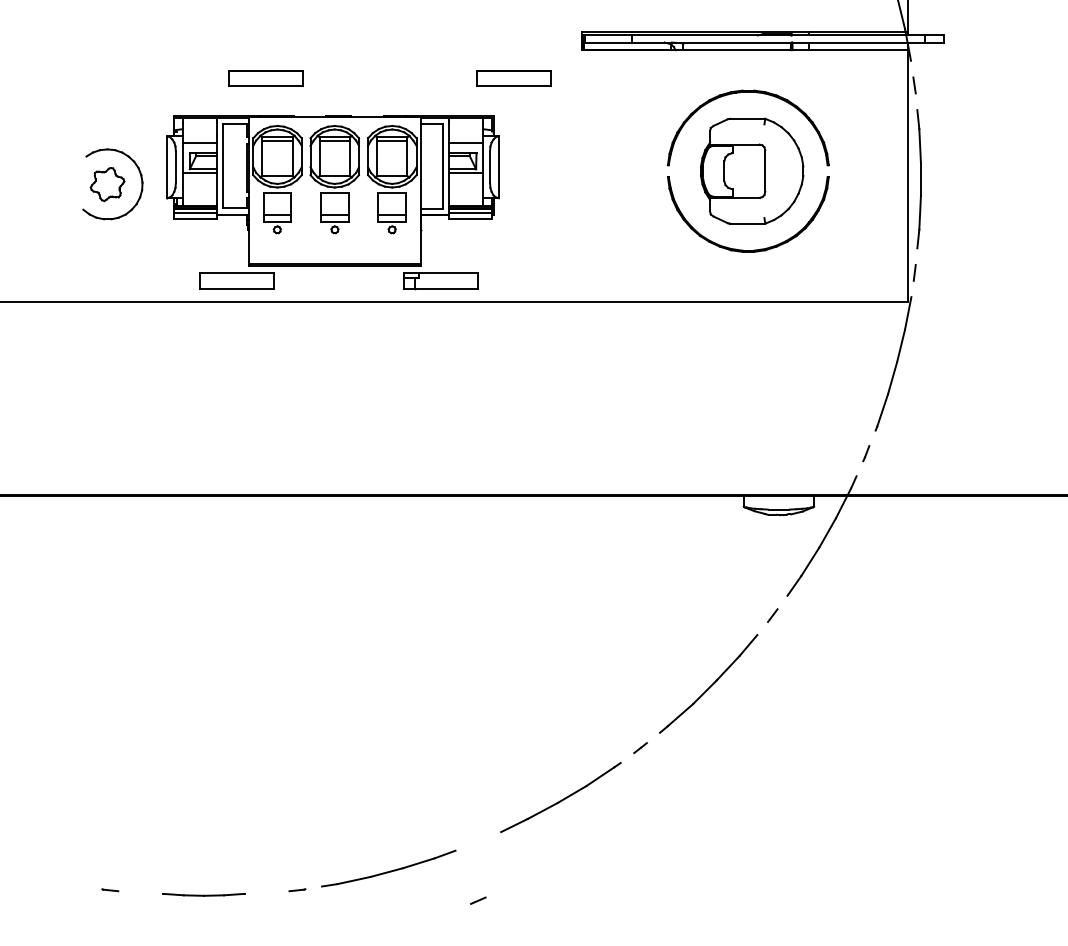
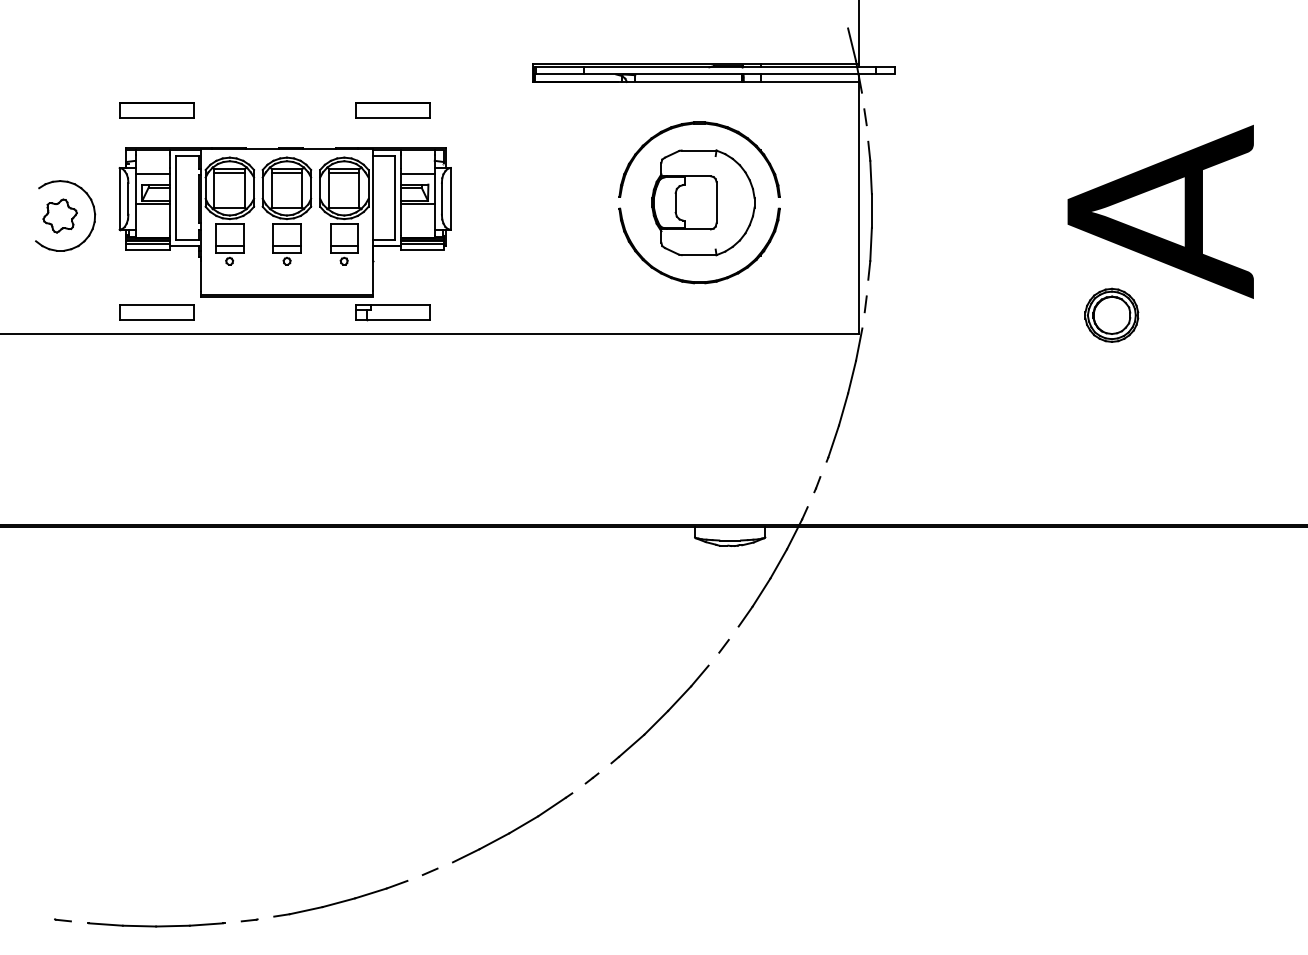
part: (265, 78) -> (156, 110), moved
part: (513, 78) -> (392, 110), moved
part: (236, 281) -> (156, 312), moved
part: (204, 894) -> (156, 924), size x1.67
line: (477, 900) -> (429, 871), moved

